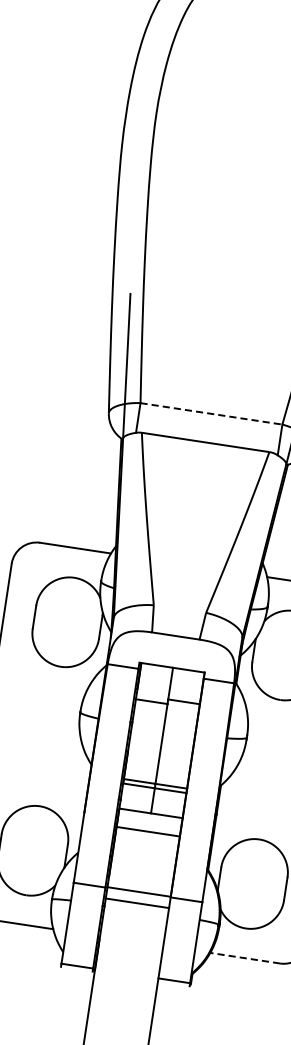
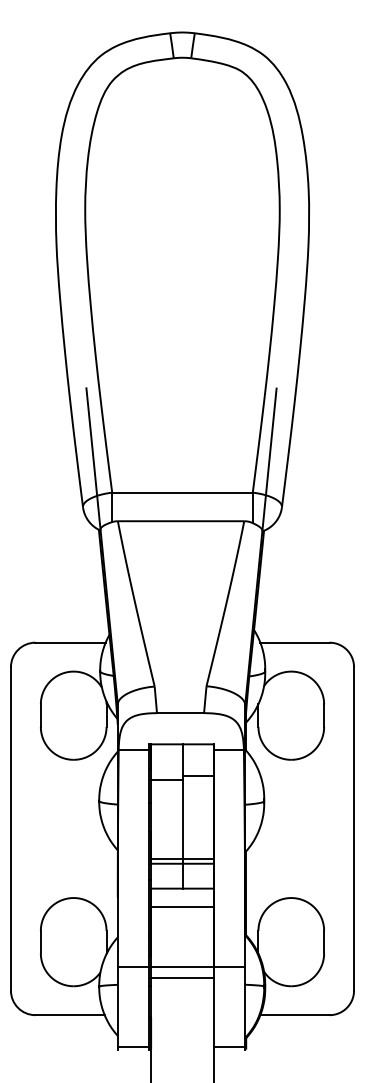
line: (211, 413) -> (182, 492), dashed -> solid
line: (244, 958) -> (294, 1015), dashed -> solid

